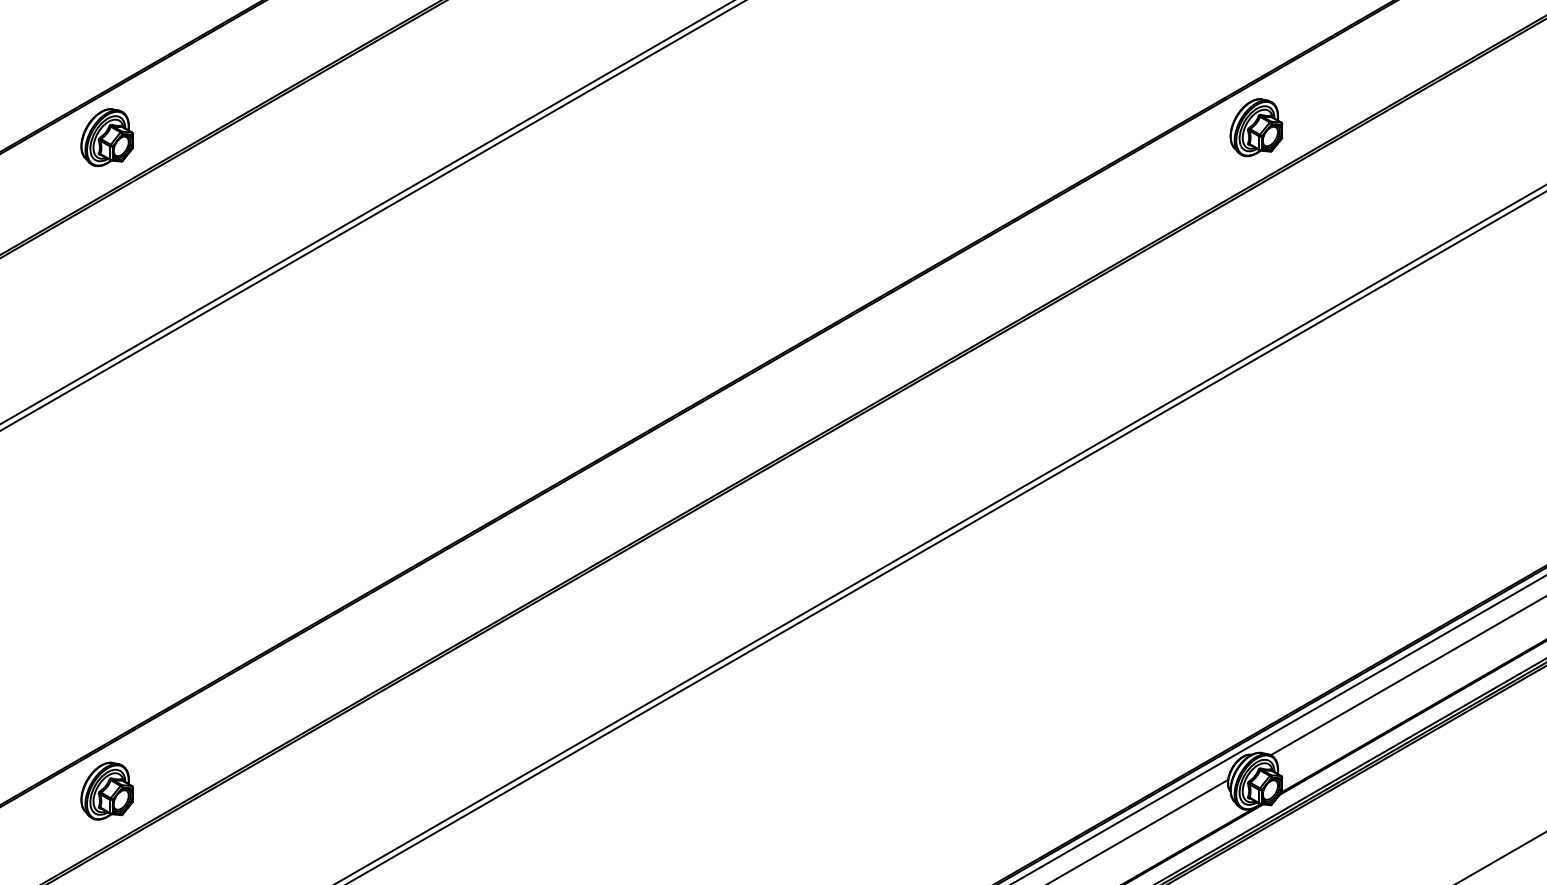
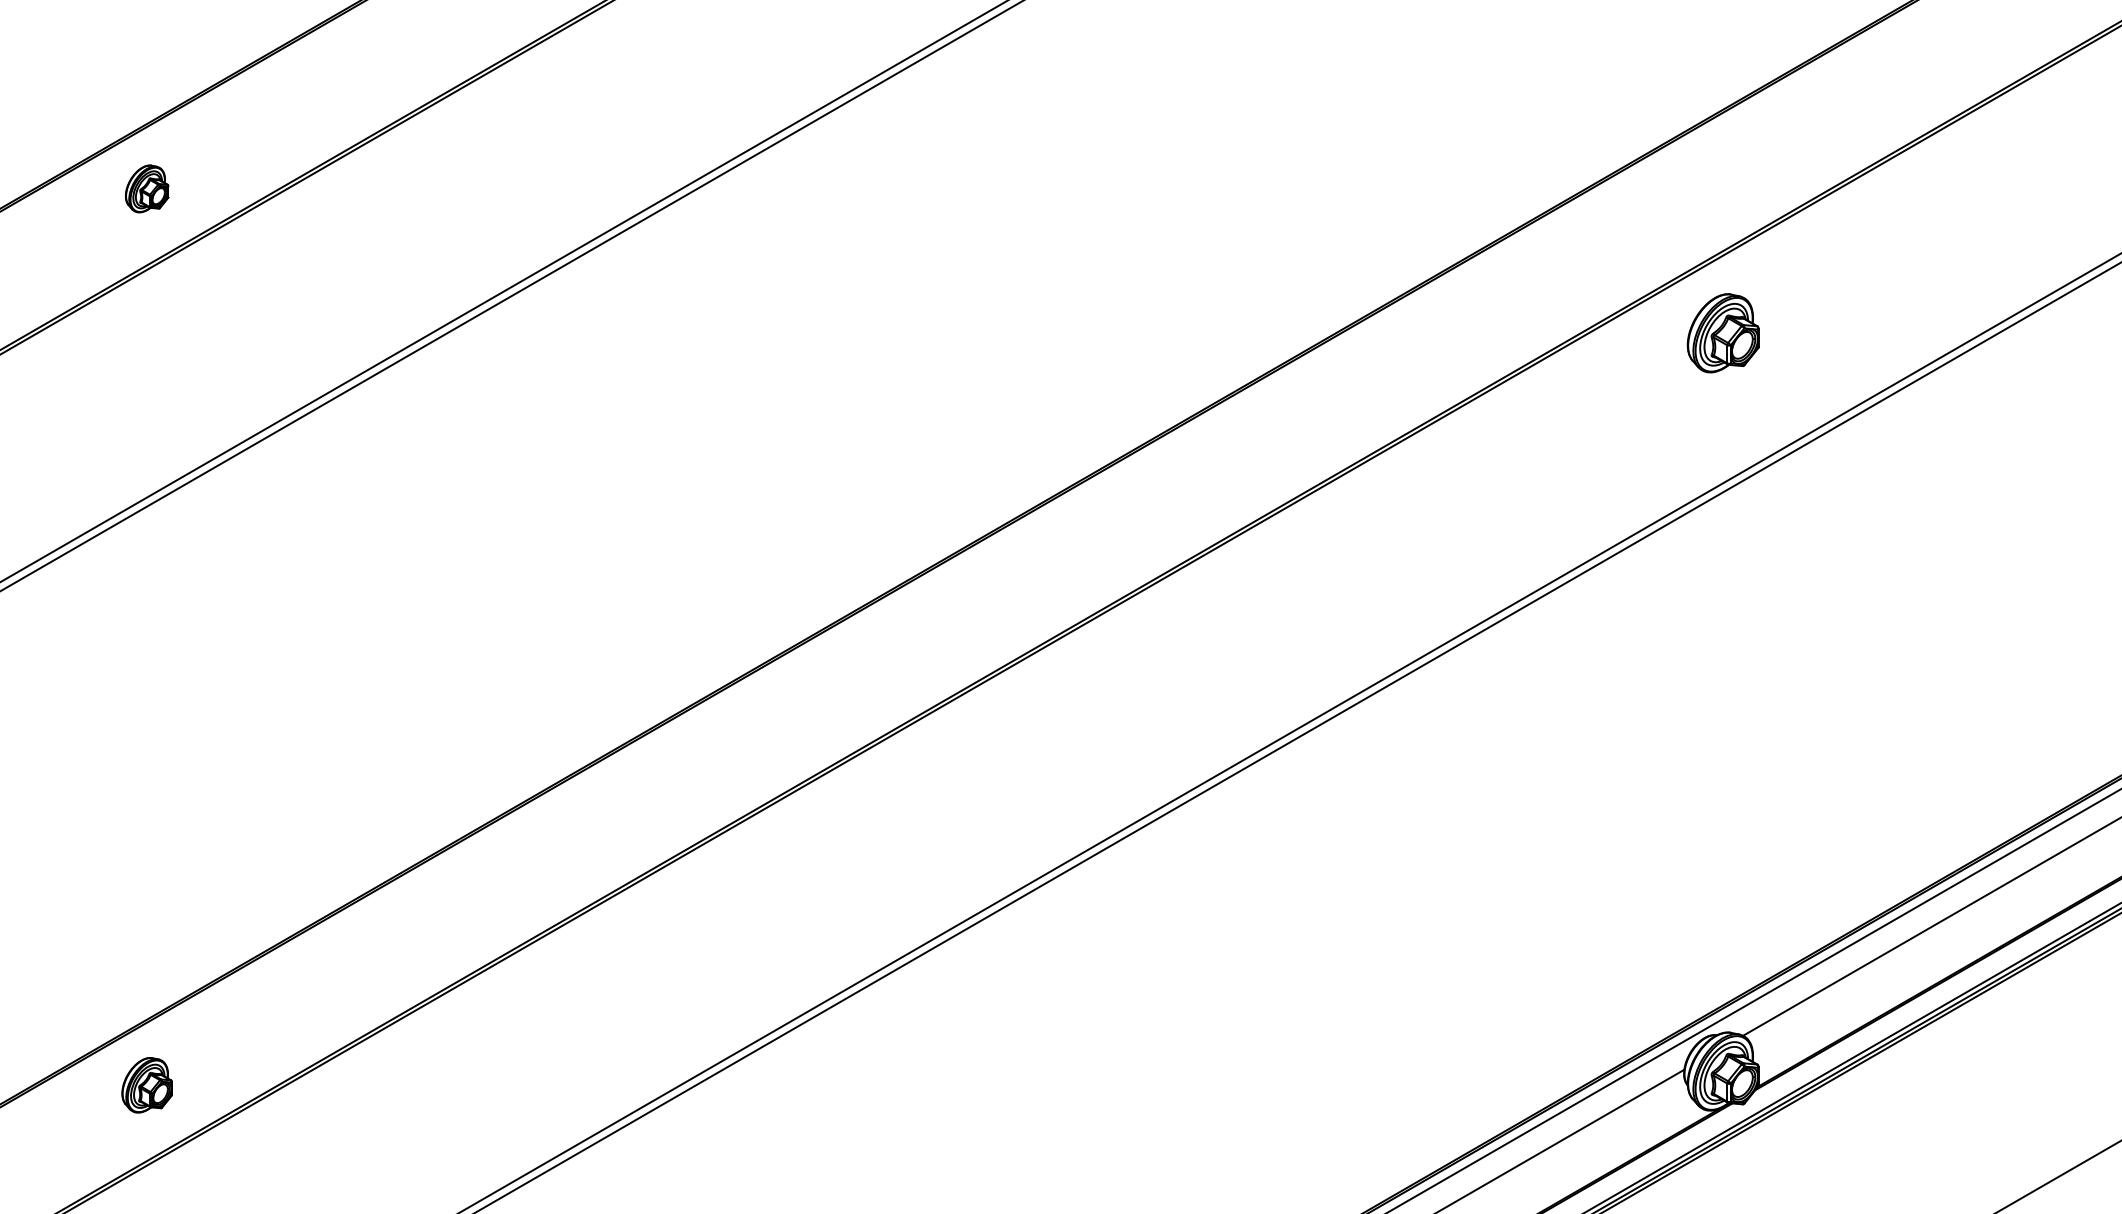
part: (1255, 127) -> (1722, 333), moved
part: (106, 137) -> (146, 188), size x0.6
part: (106, 791) -> (146, 1085), size x0.7

